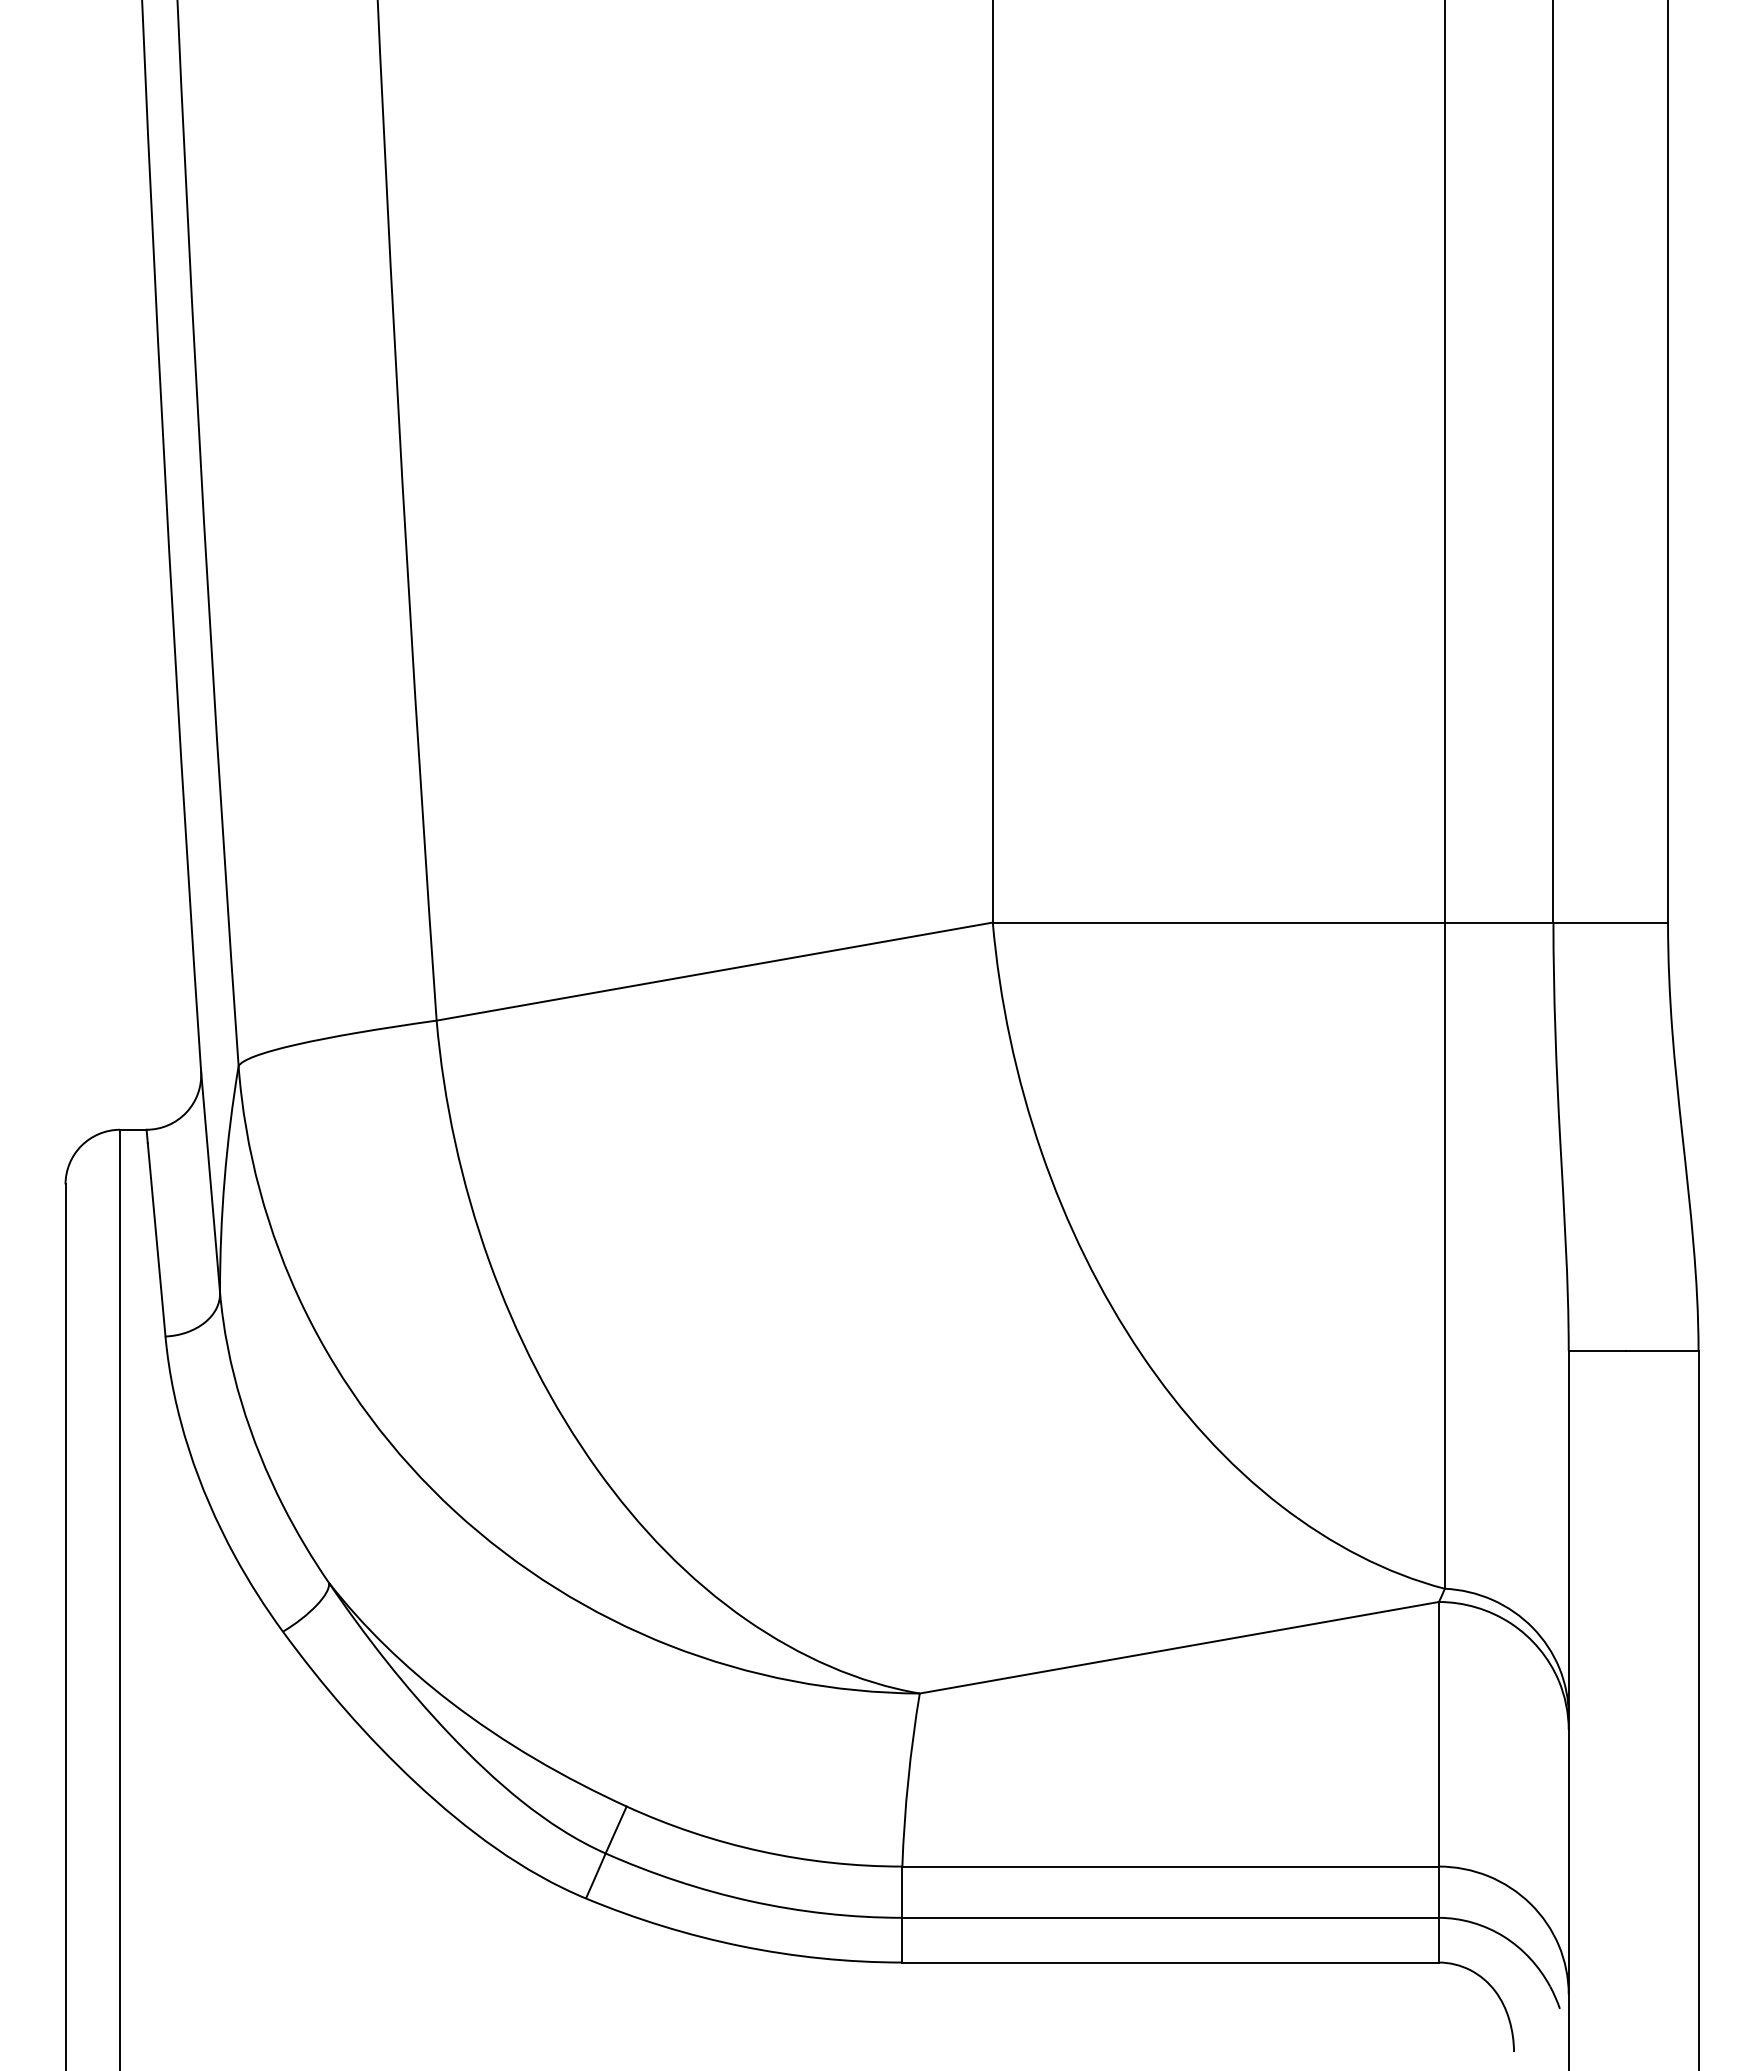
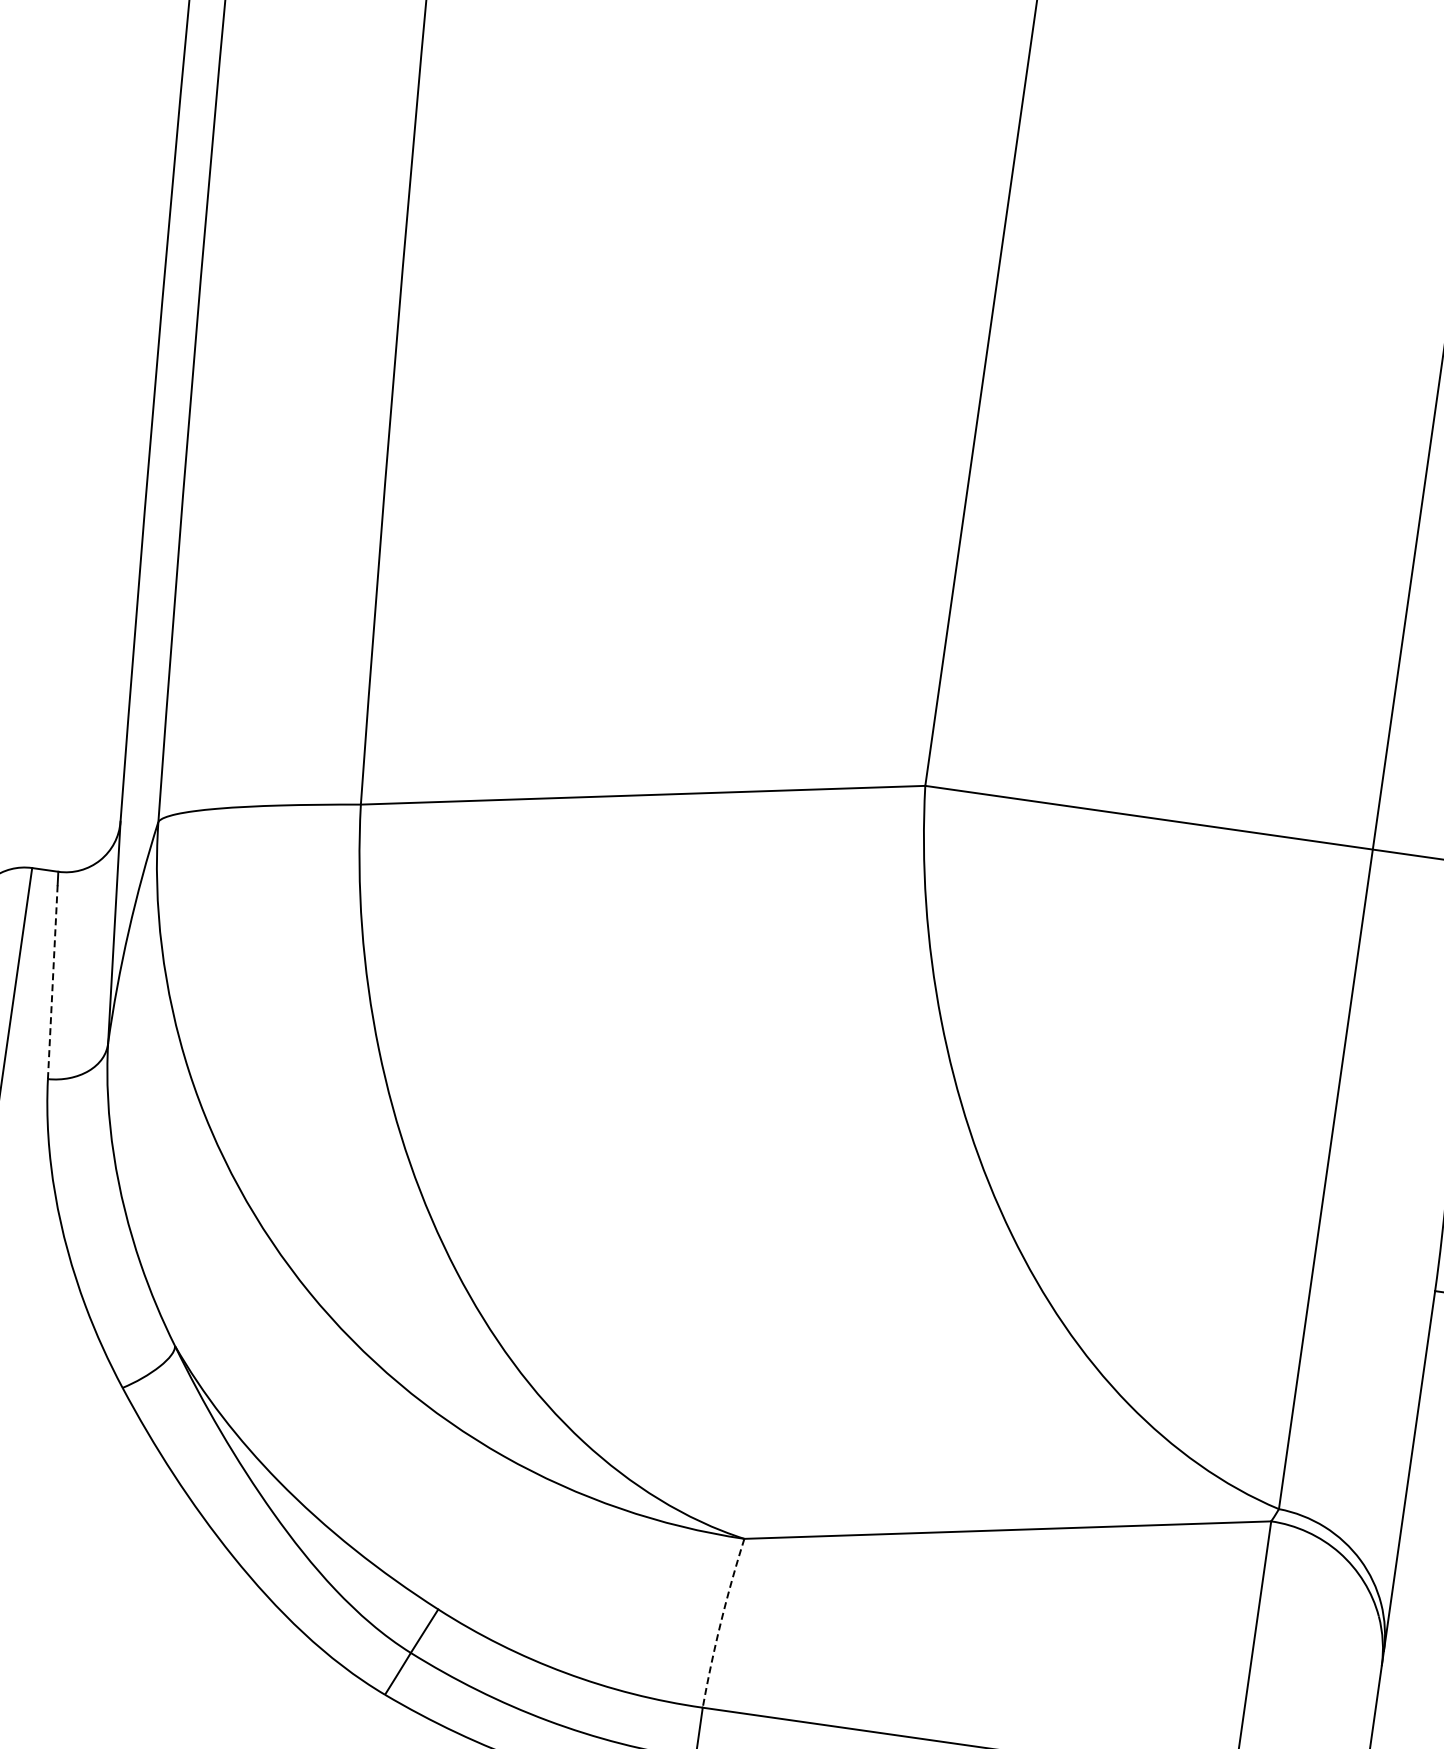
line: (156, 1239) -> (52, 981), solid -> dashed
arc: (908, 1779) -> (721, 1622), solid -> dashed

